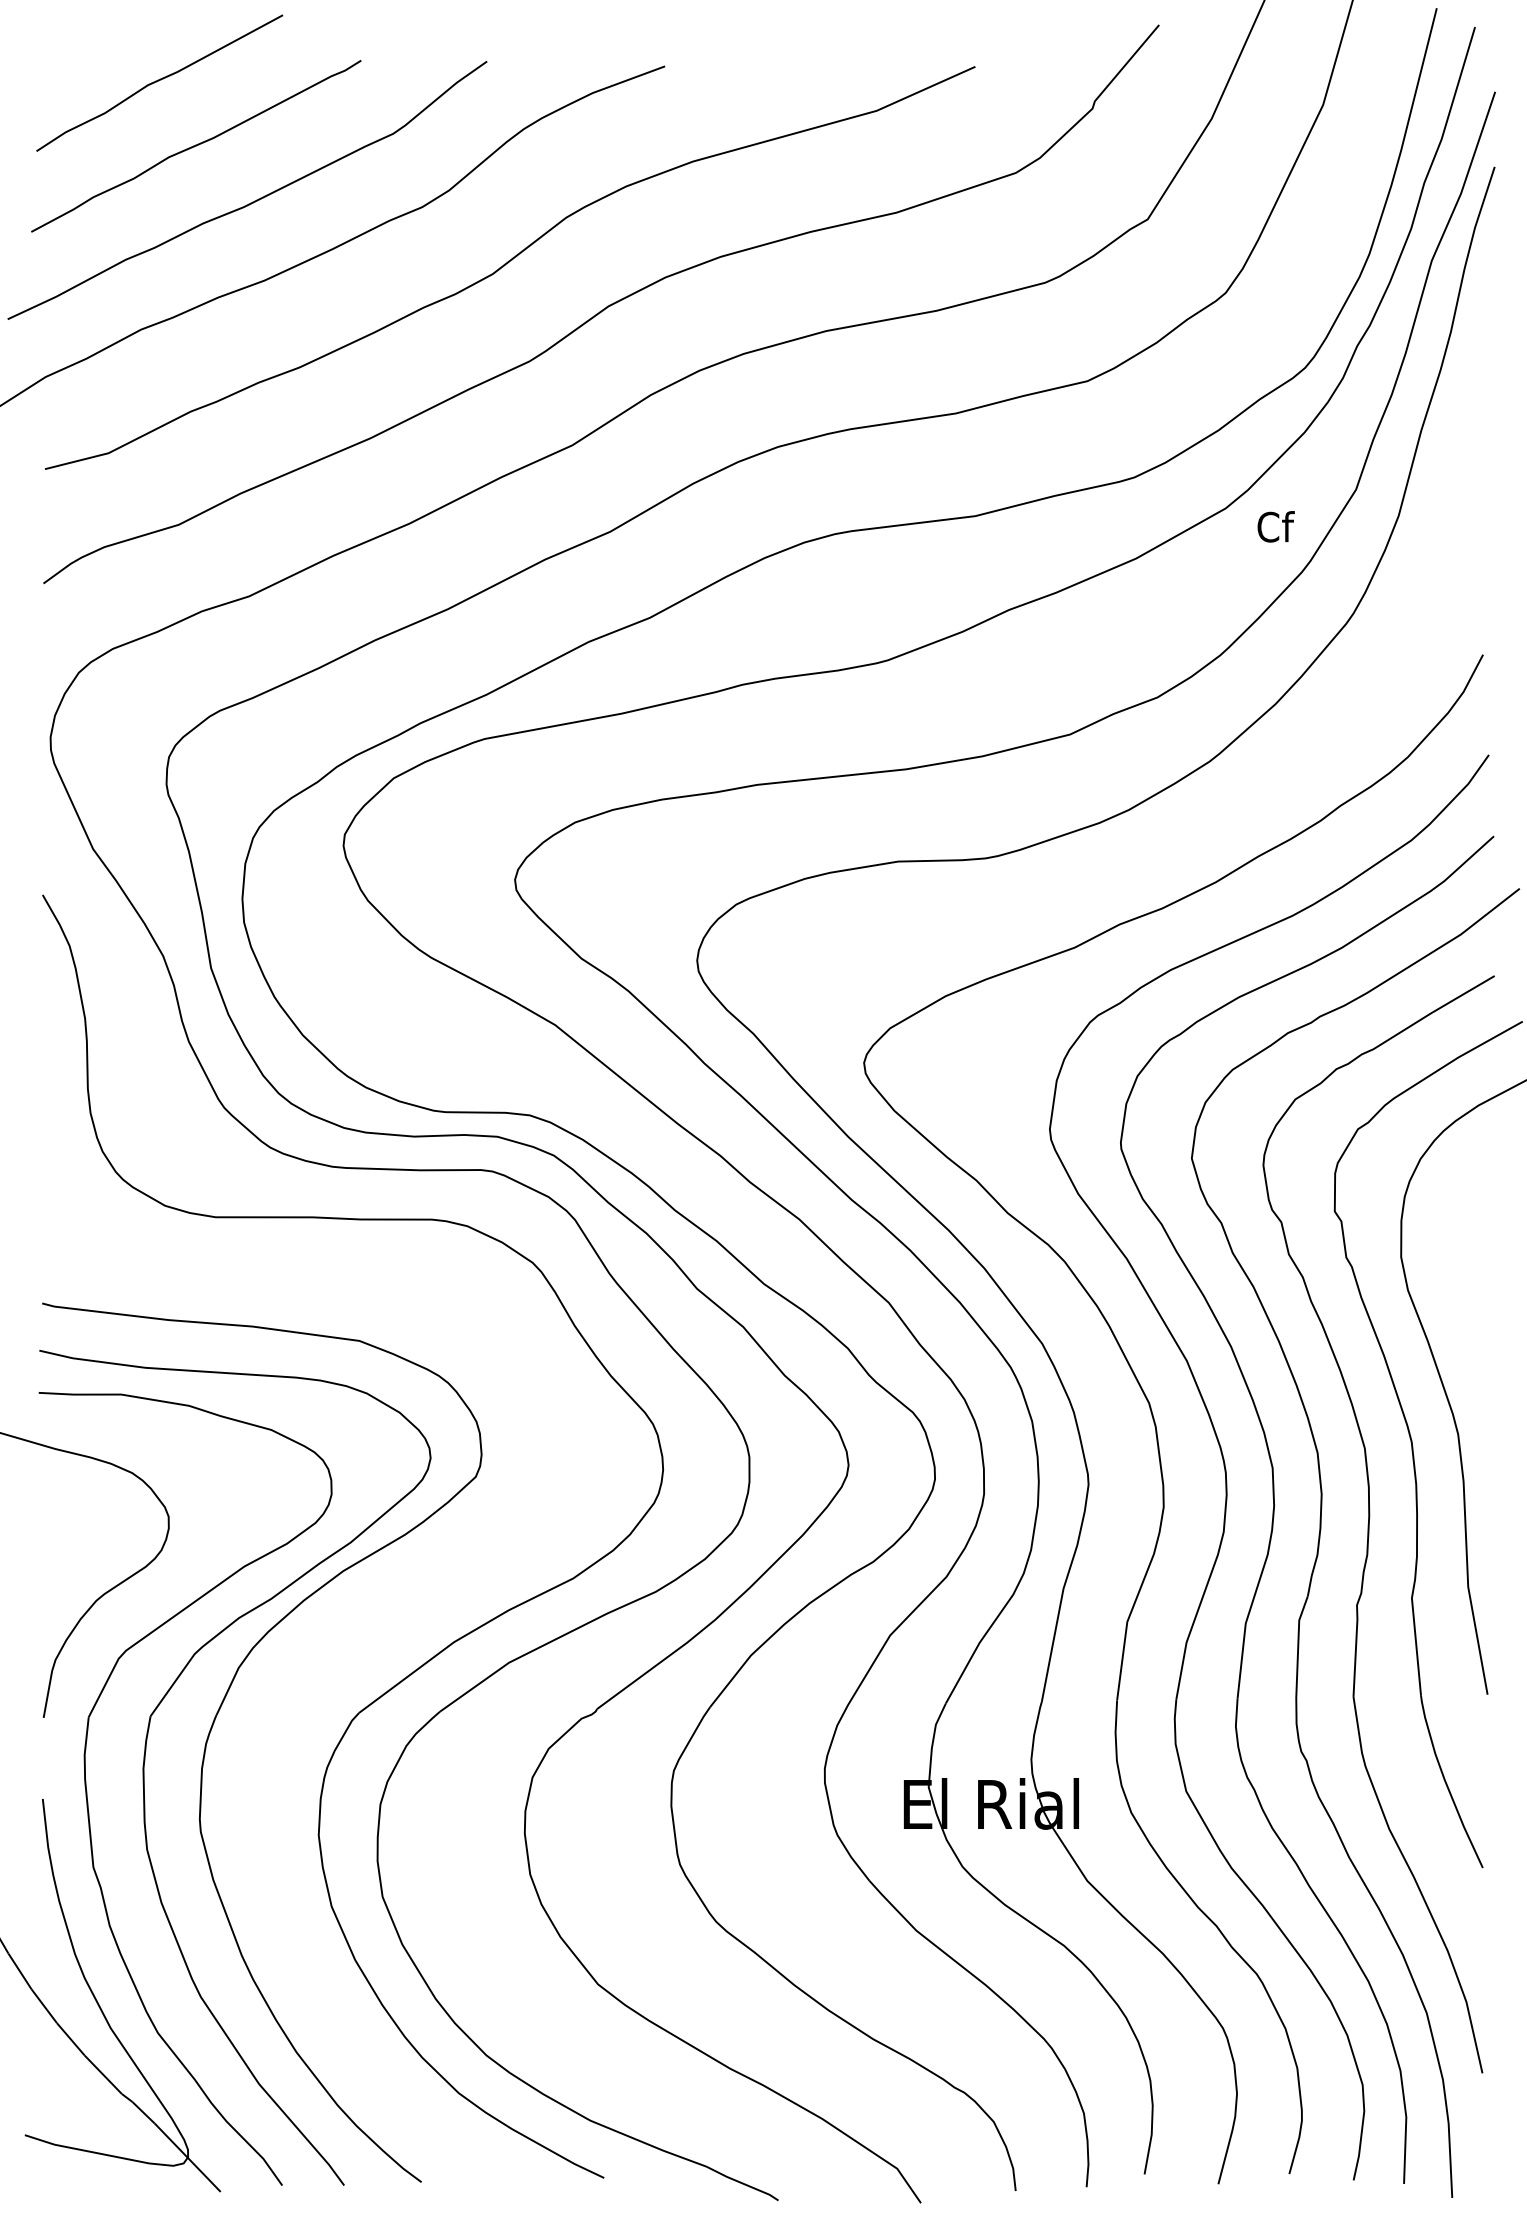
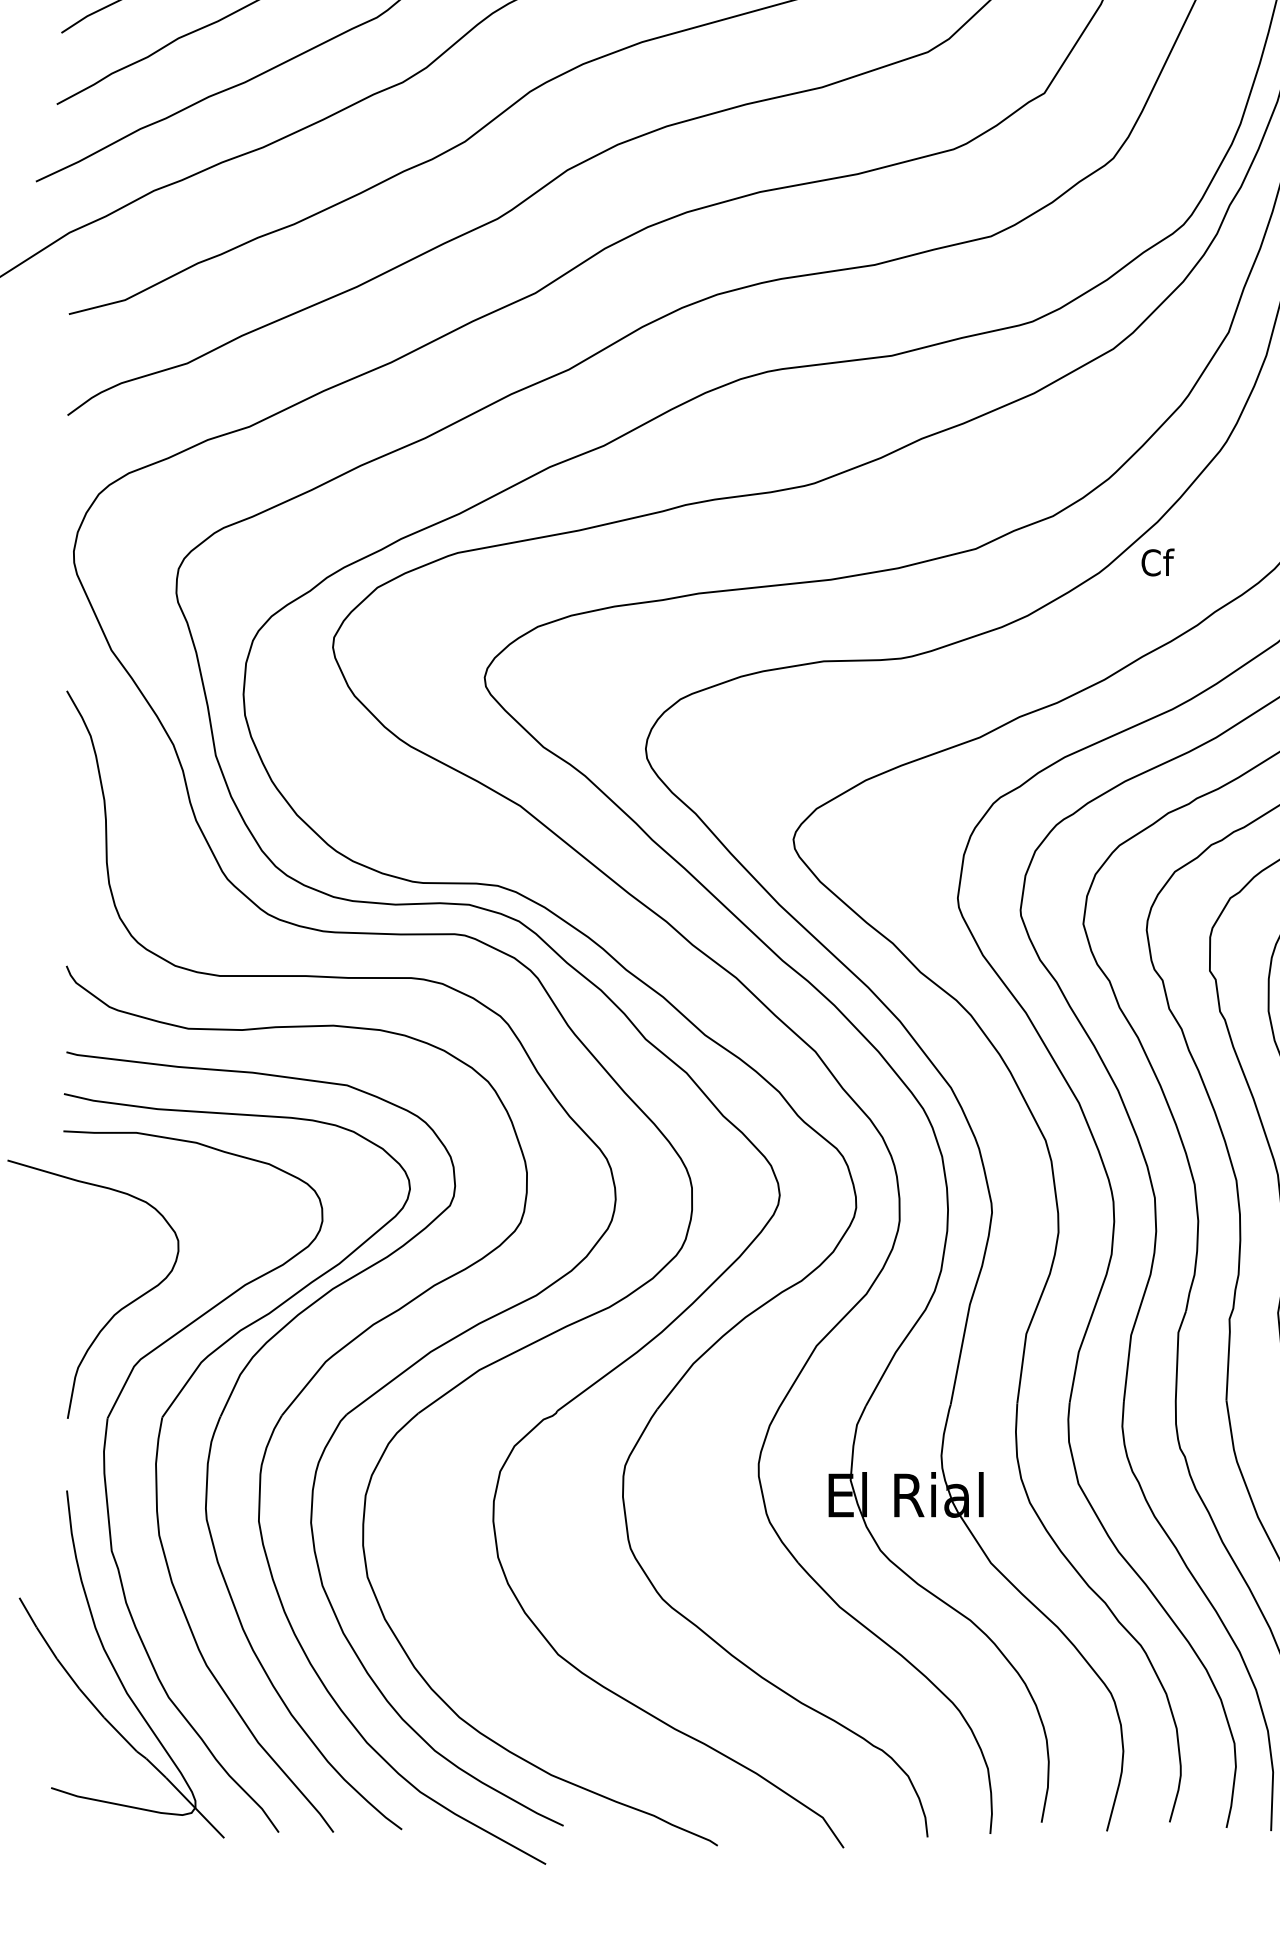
text: (1275, 526) -> (1157, 562), moved
part: (298, 1700) -> (293, 1403), added

